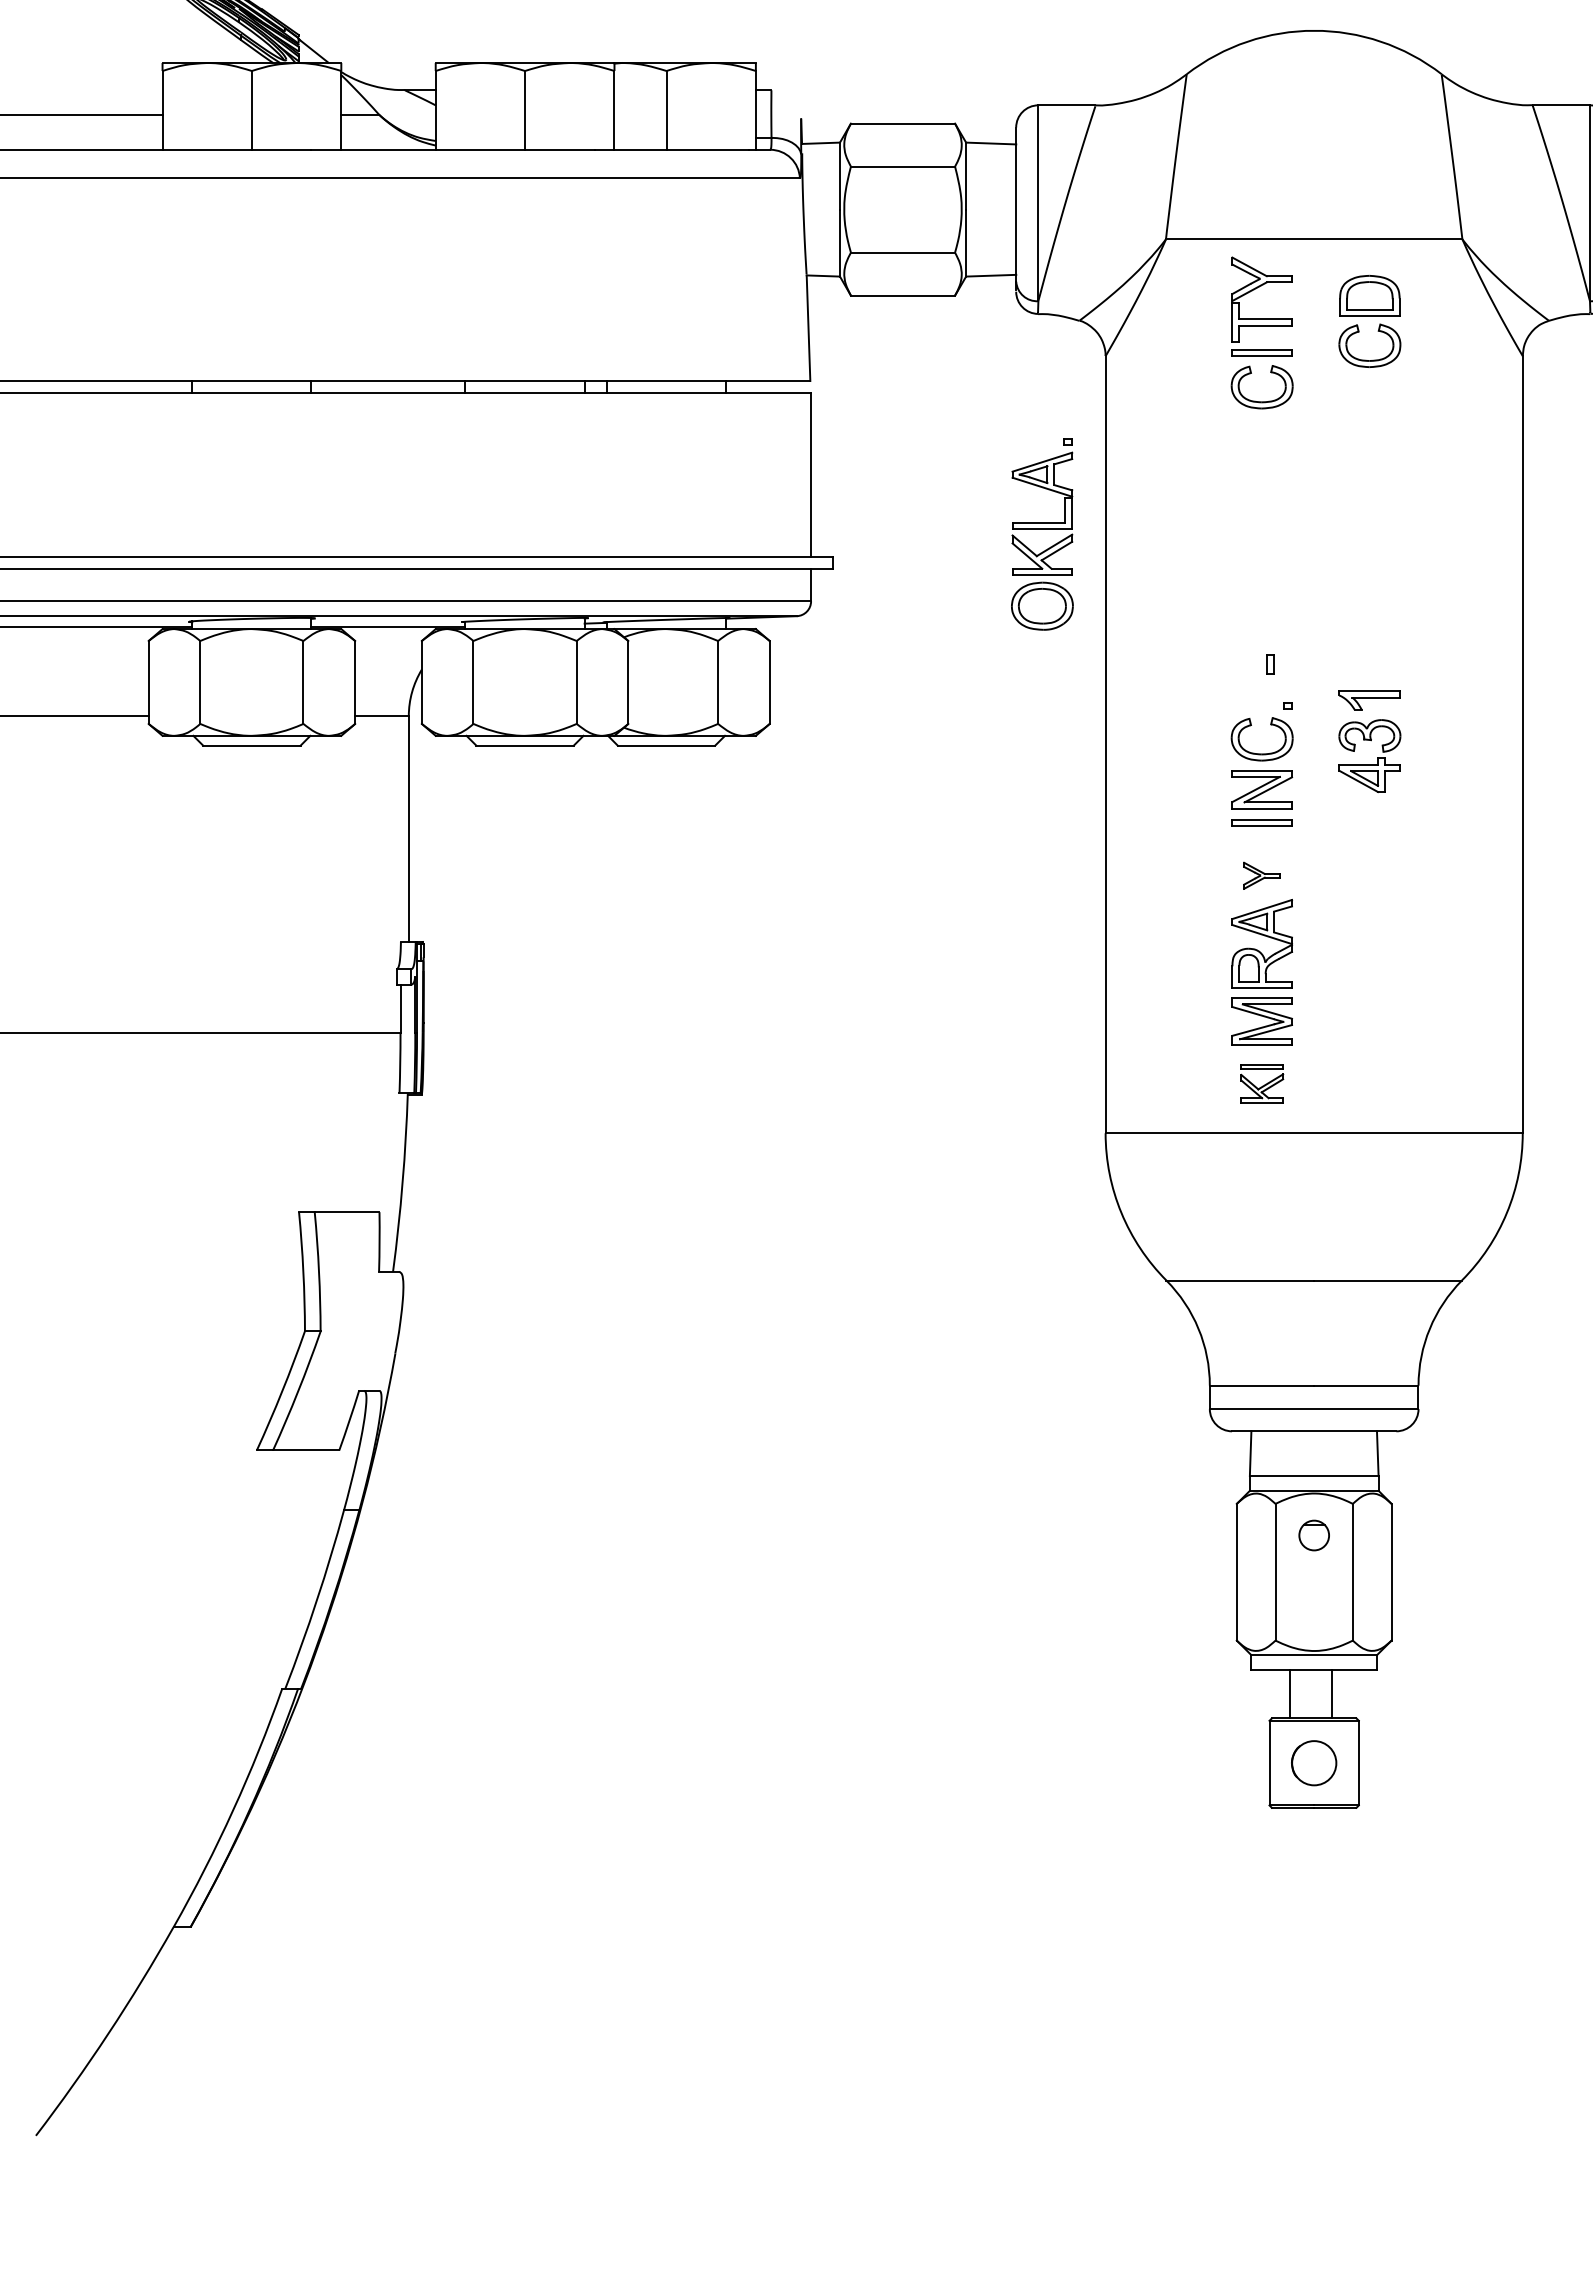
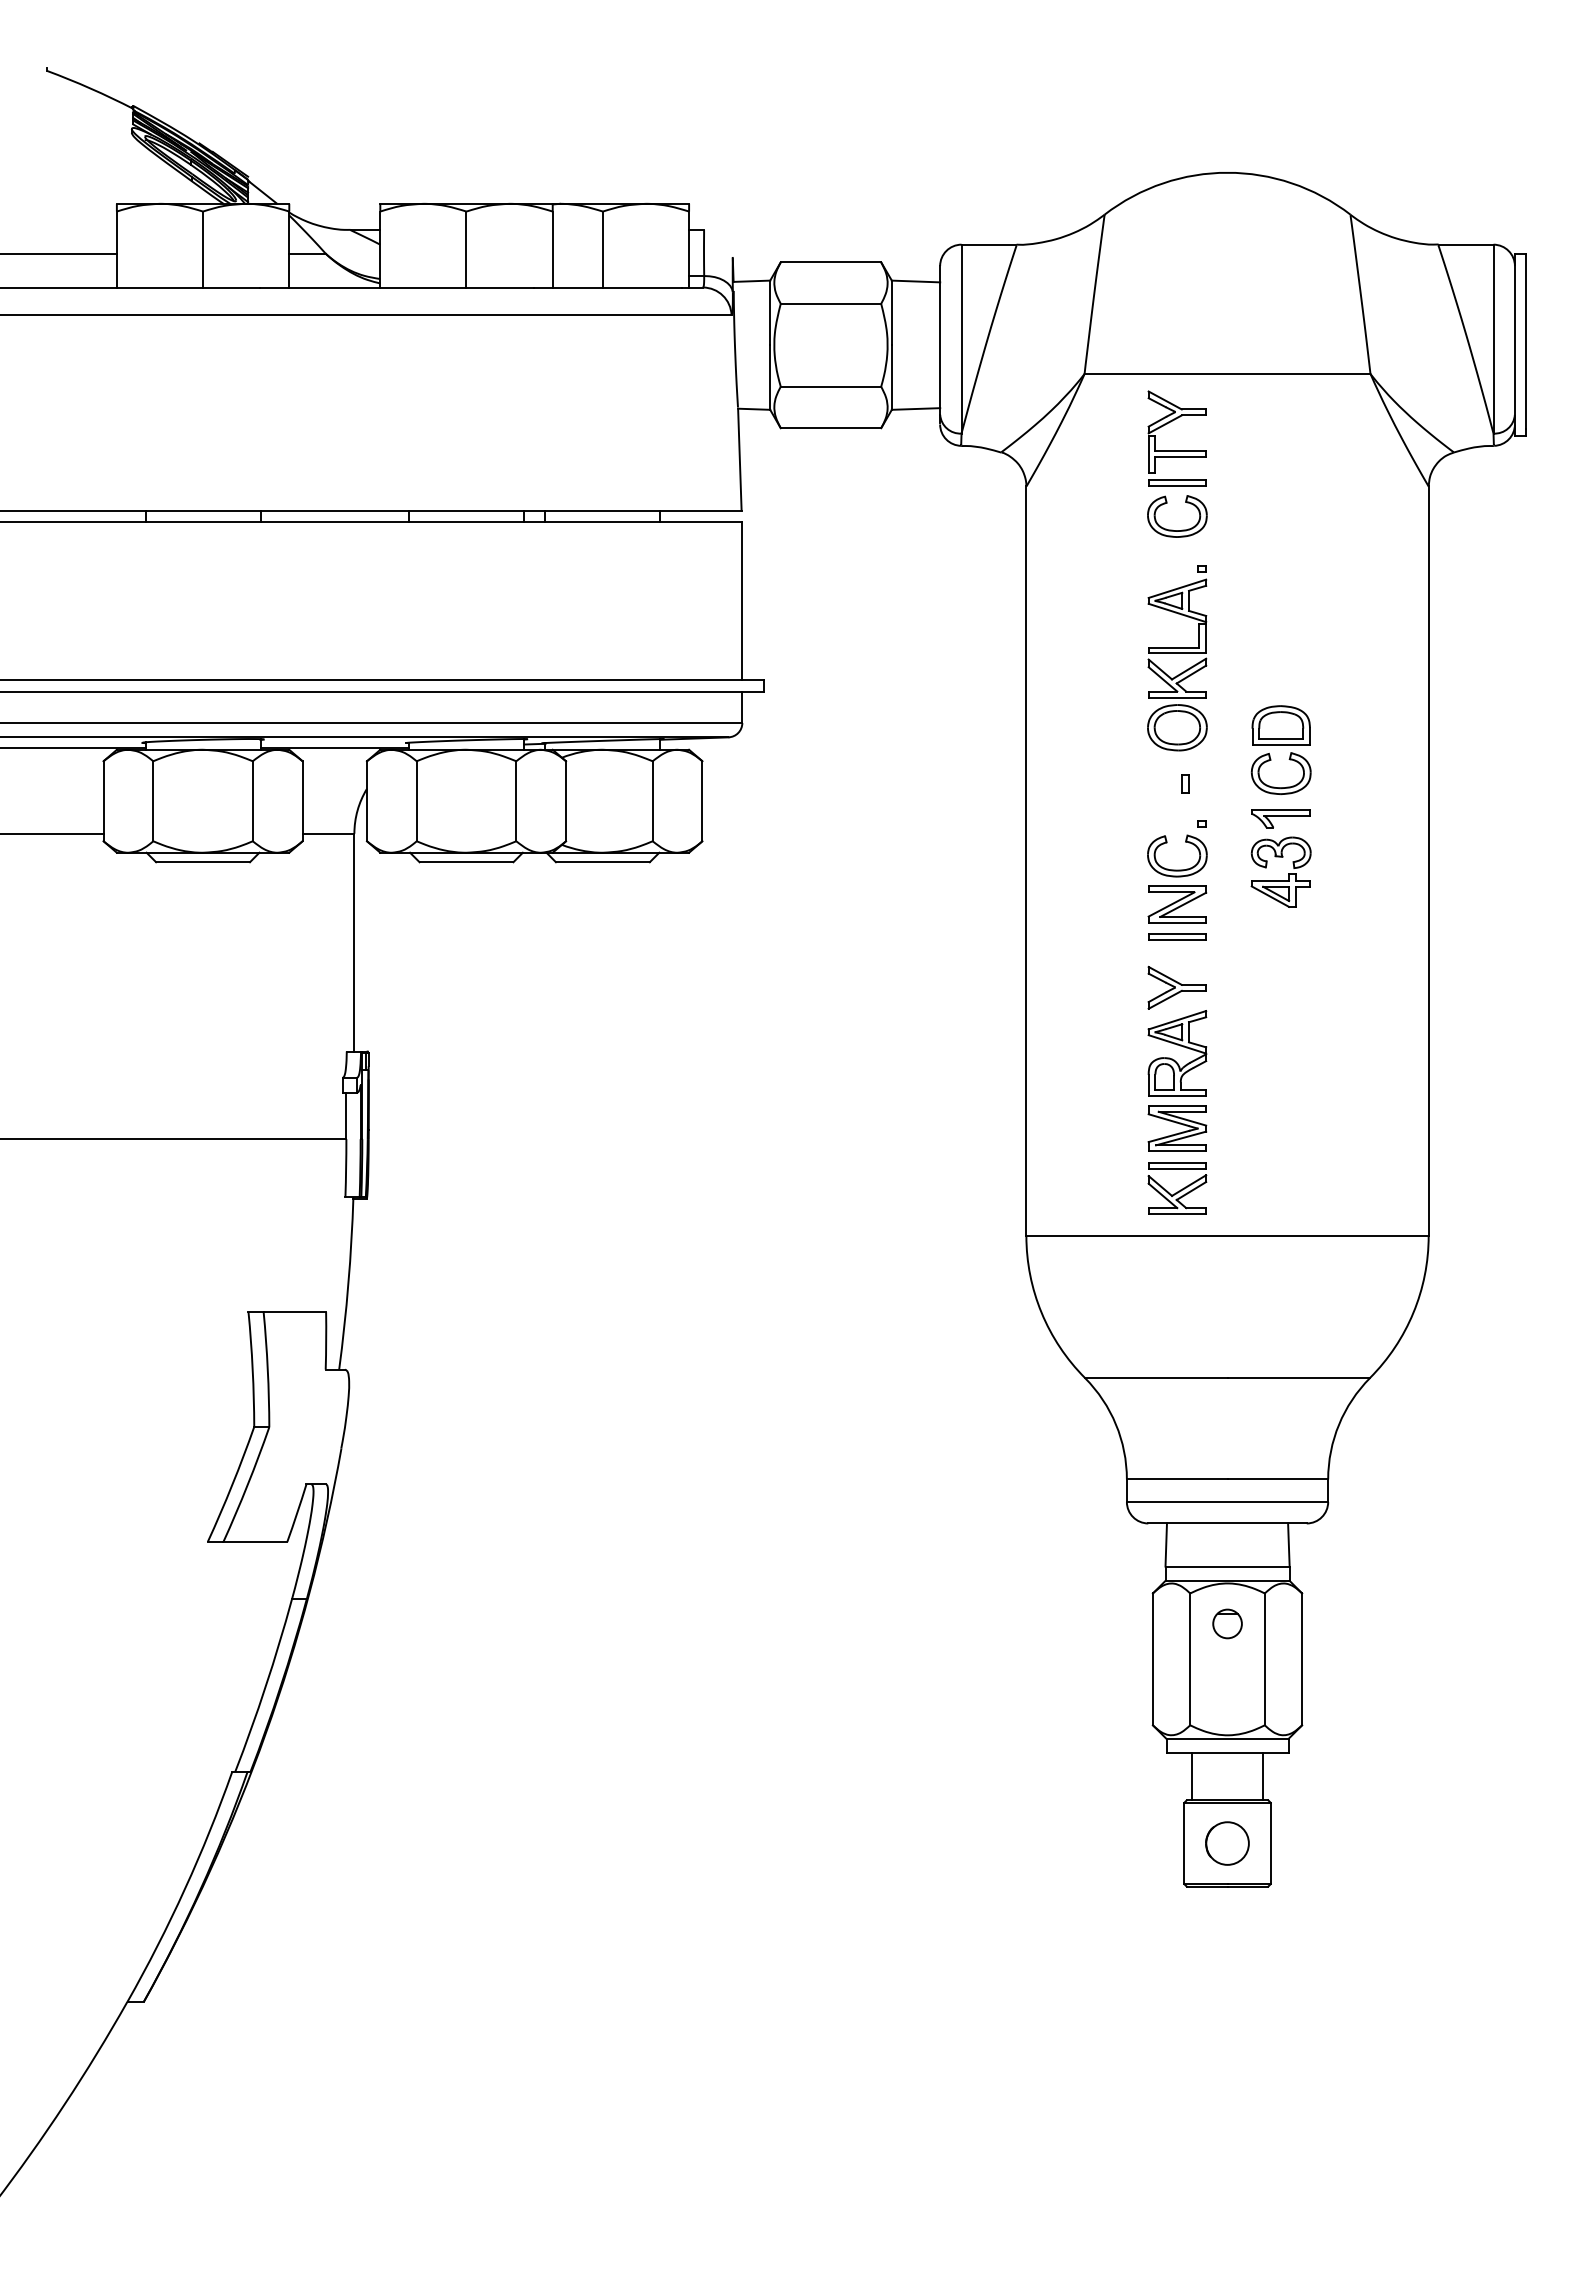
part: (1369, 320) -> (1280, 749), moved
part: (1042, 534) -> (1177, 658), moved
part: (1261, 875) -> (1176, 987), size x1.67
part: (1262, 1083) -> (1177, 1188), size x1.43
line: (1290, 1693) -> (1263, 1776), moved
line: (1331, 1693) -> (1191, 1776), moved

